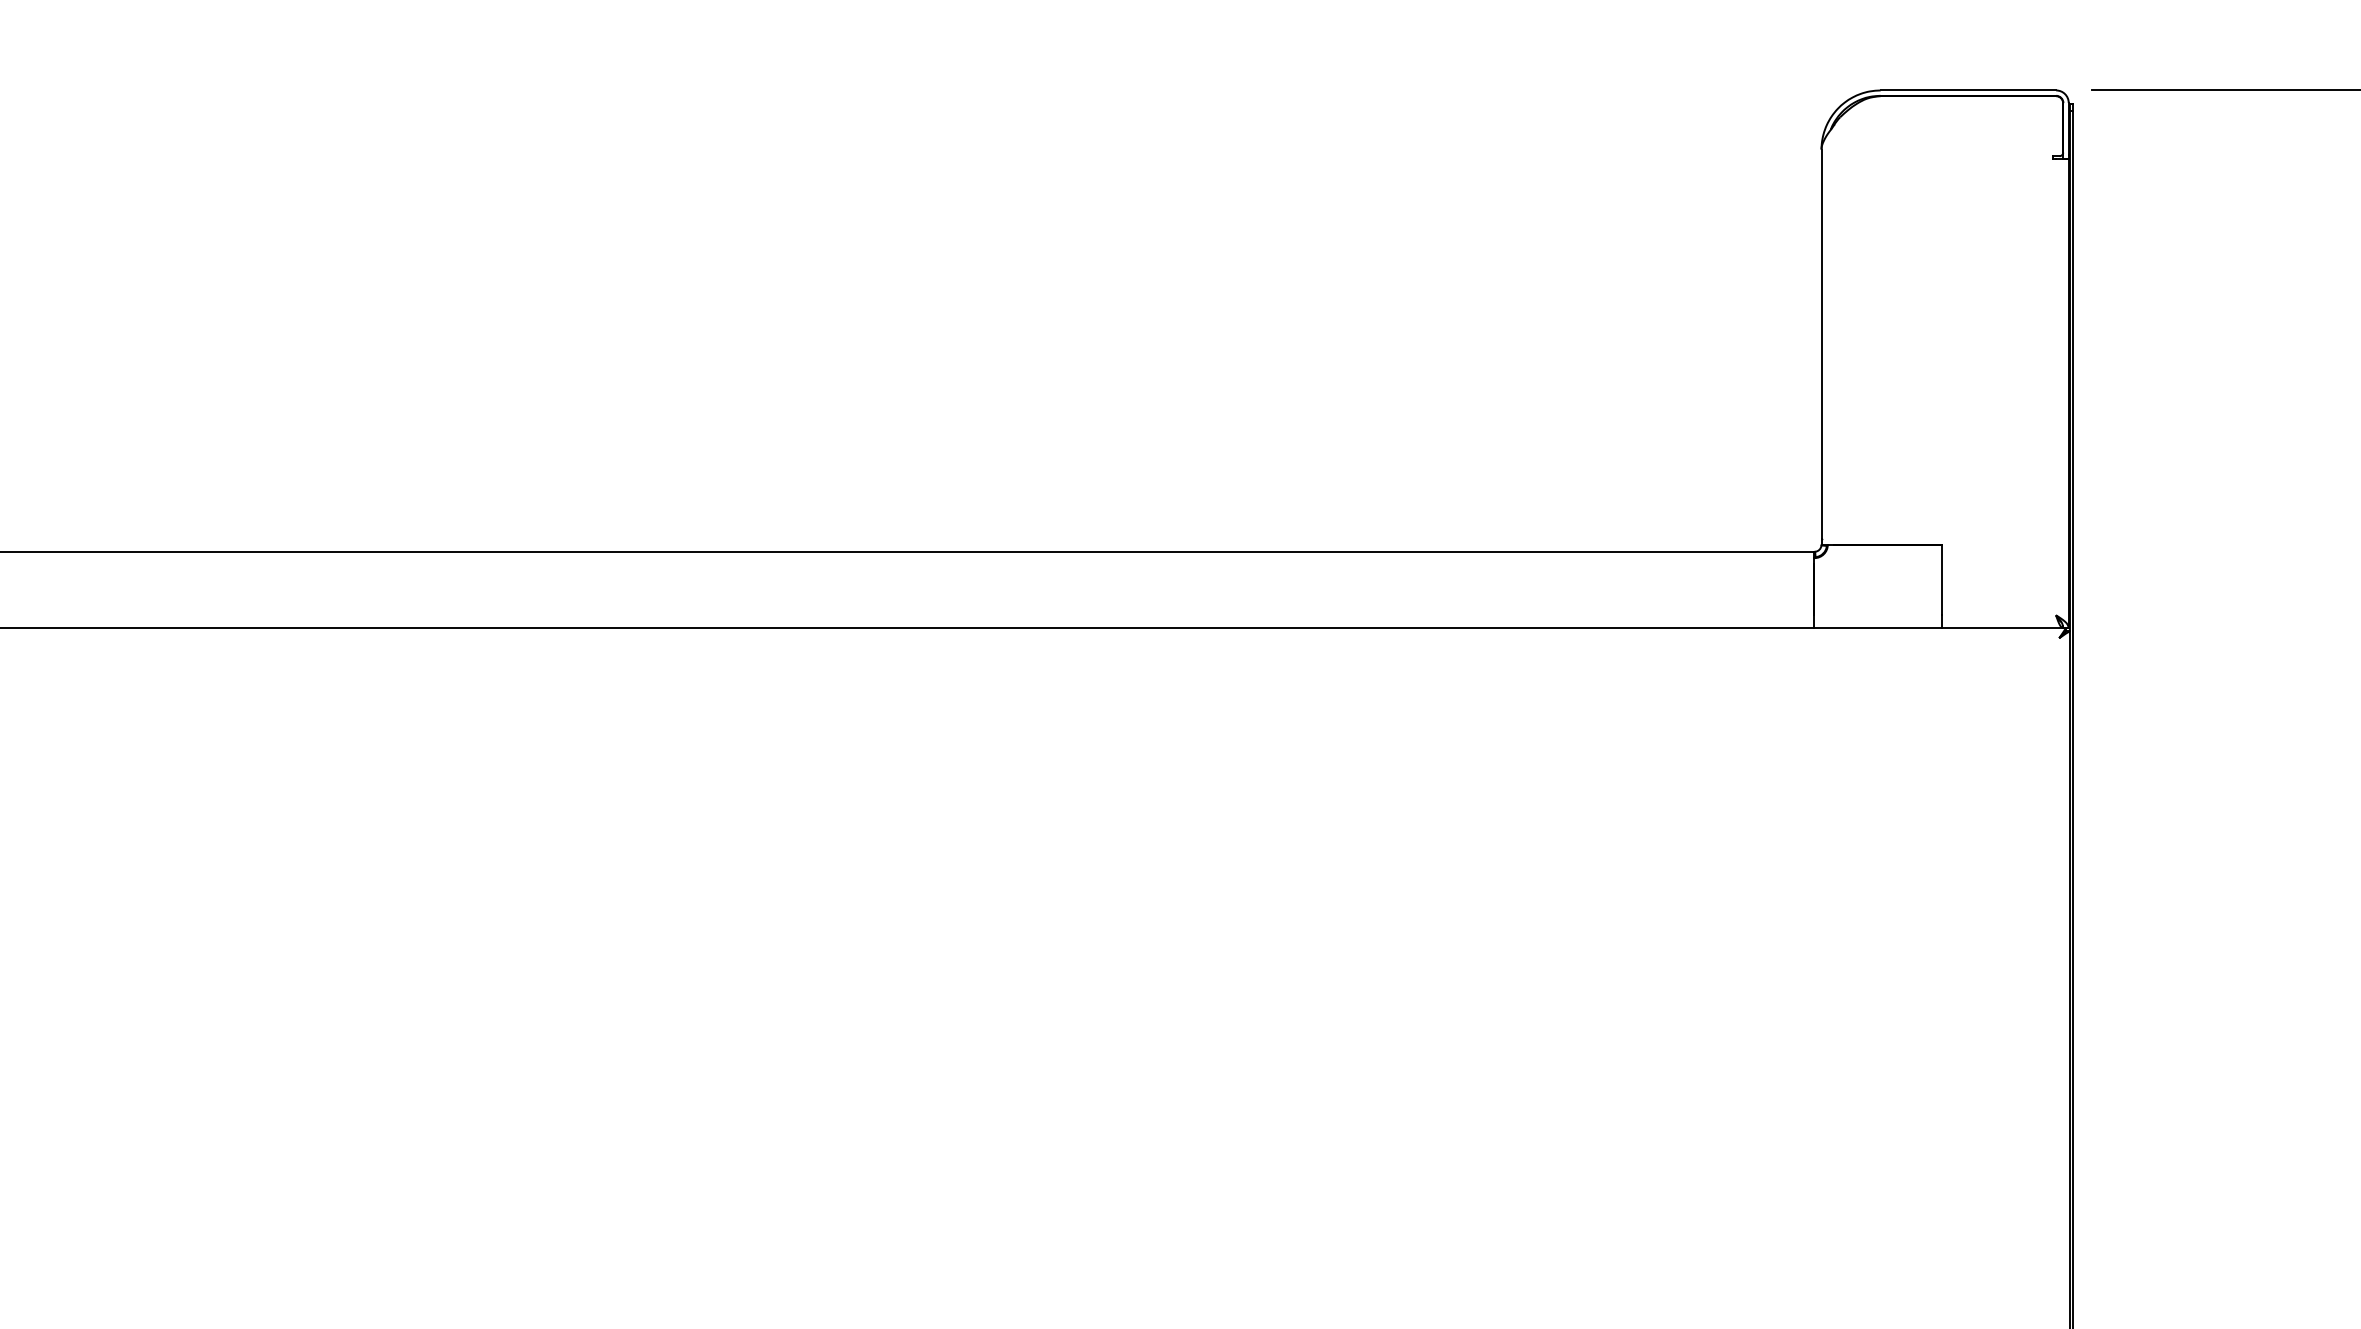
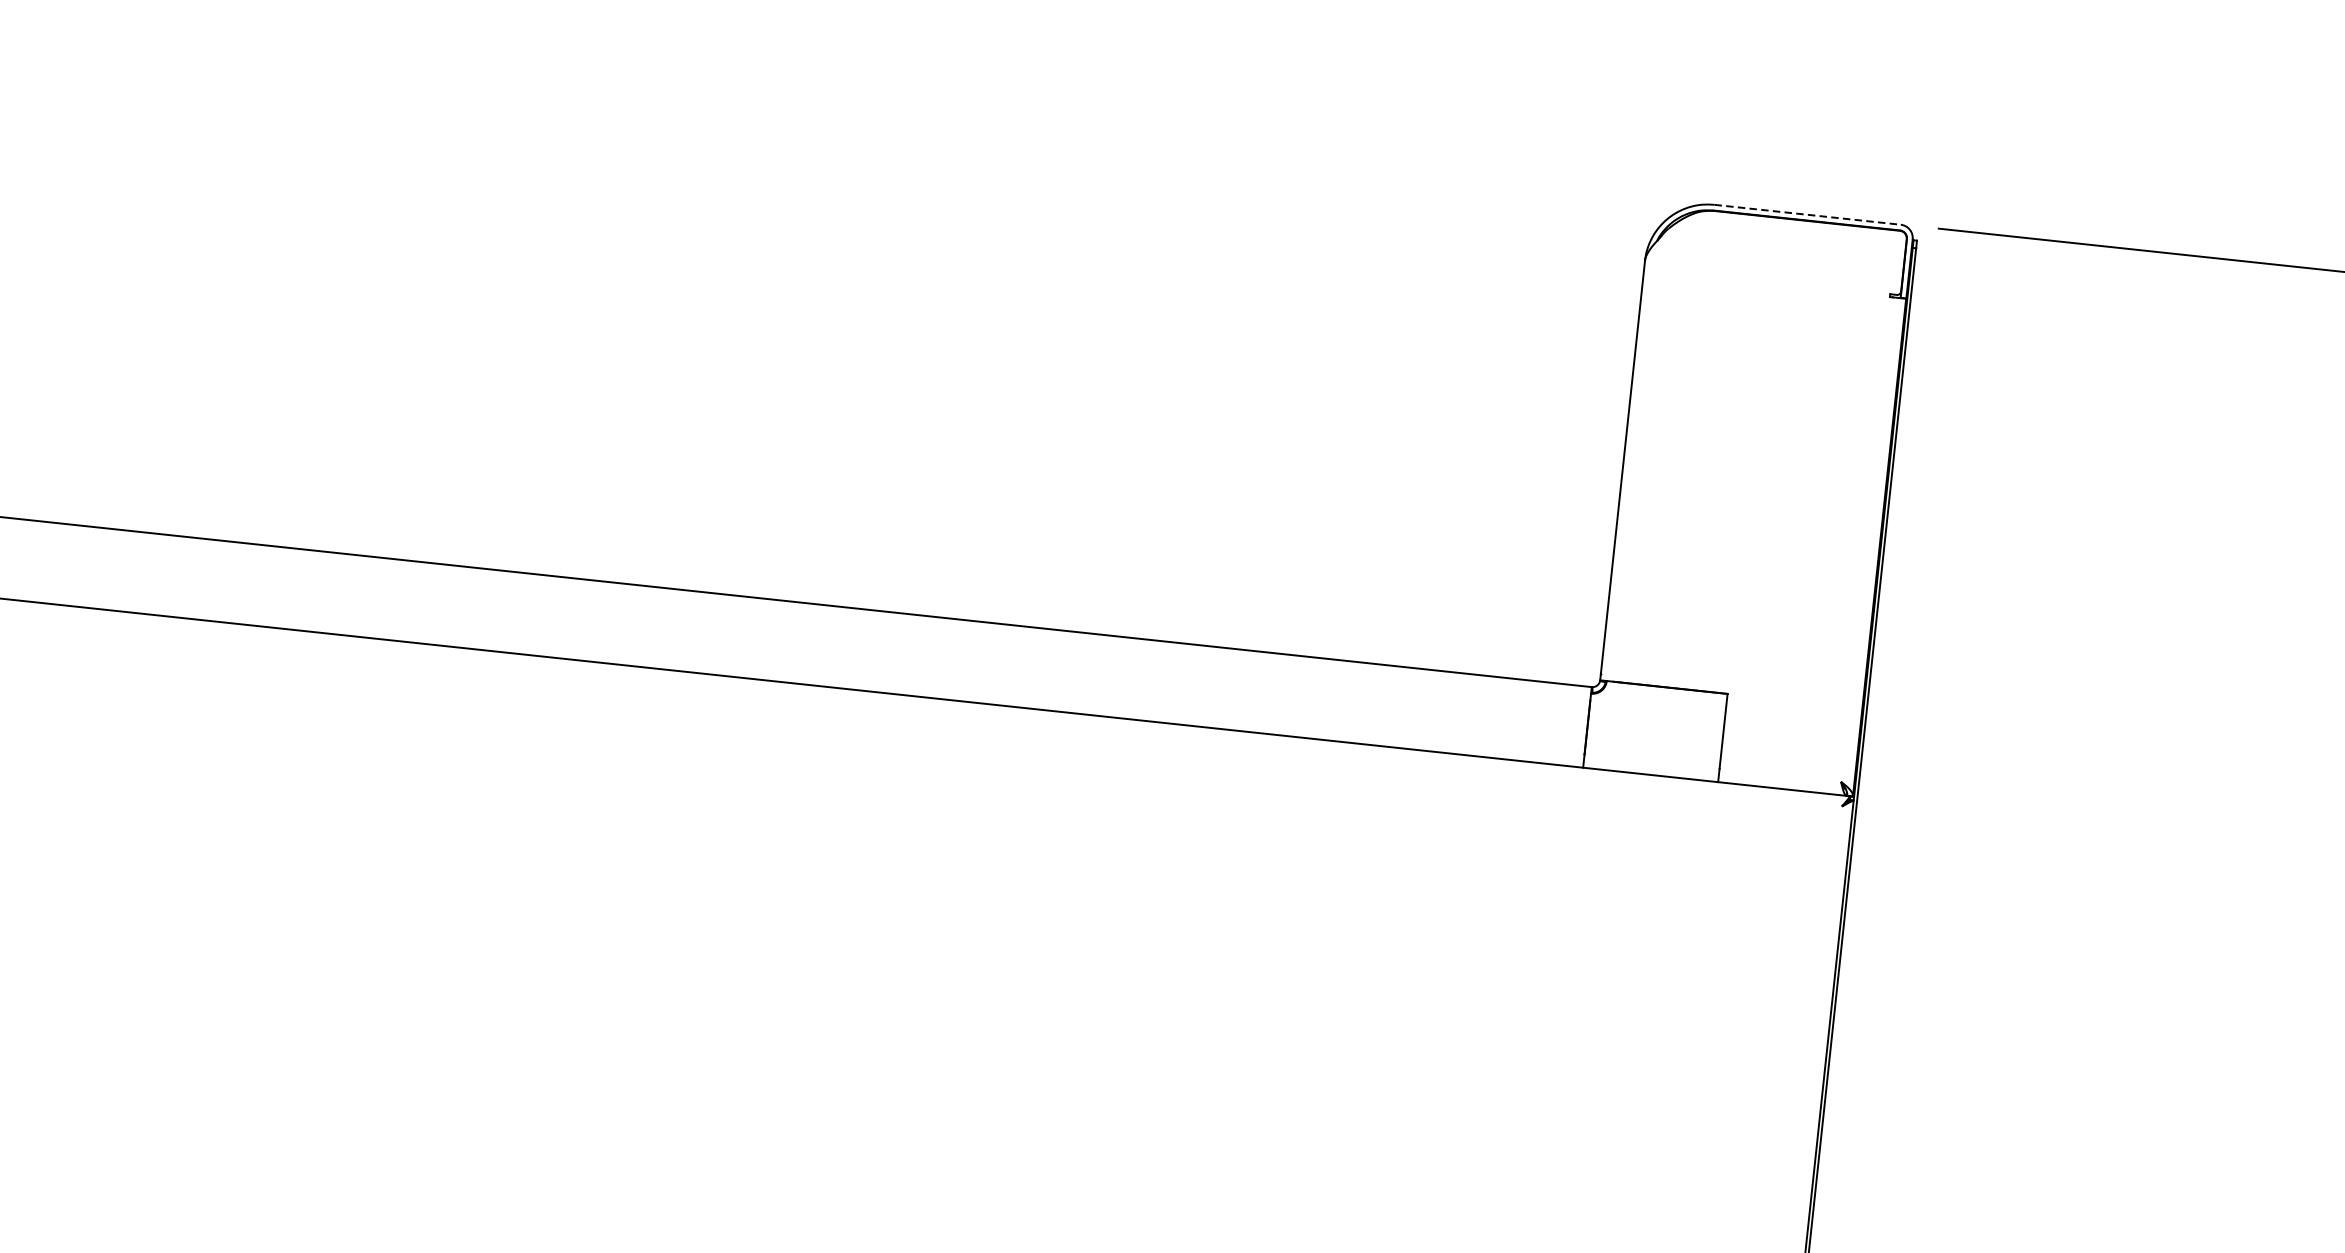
line: (1968, 90) -> (1807, 214), solid -> dashed

